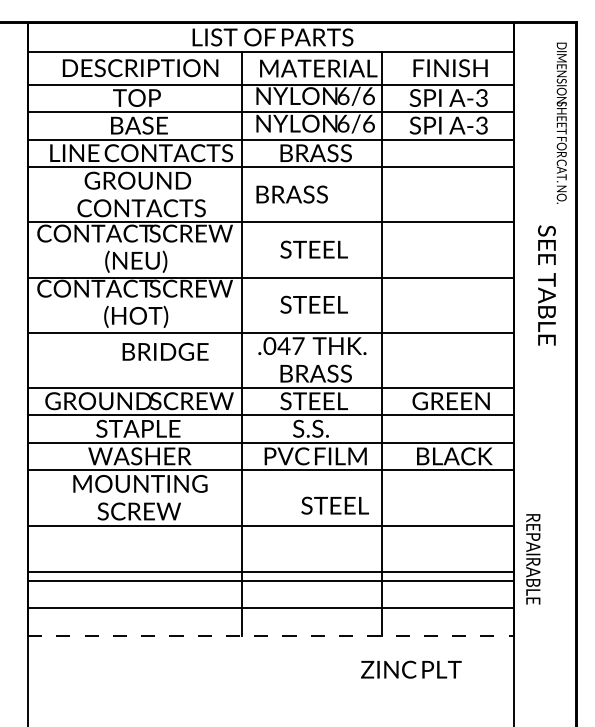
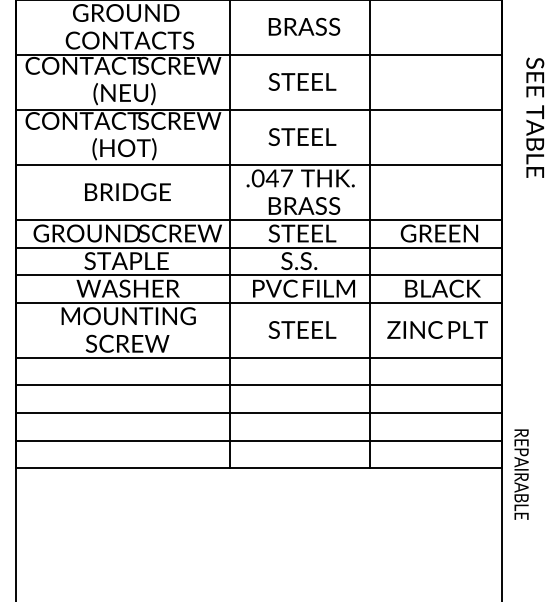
text: (291, 194) -> (303, 26), moved
text: (165, 351) -> (127, 191), moved
text: (334, 505) -> (301, 329), moved
text: (533, 559) -> (521, 474), moved
line: (270, 572) -> (258, 385), moved
line: (270, 635) -> (258, 467), dashed -> solid
text: (411, 669) -> (437, 329), moved

